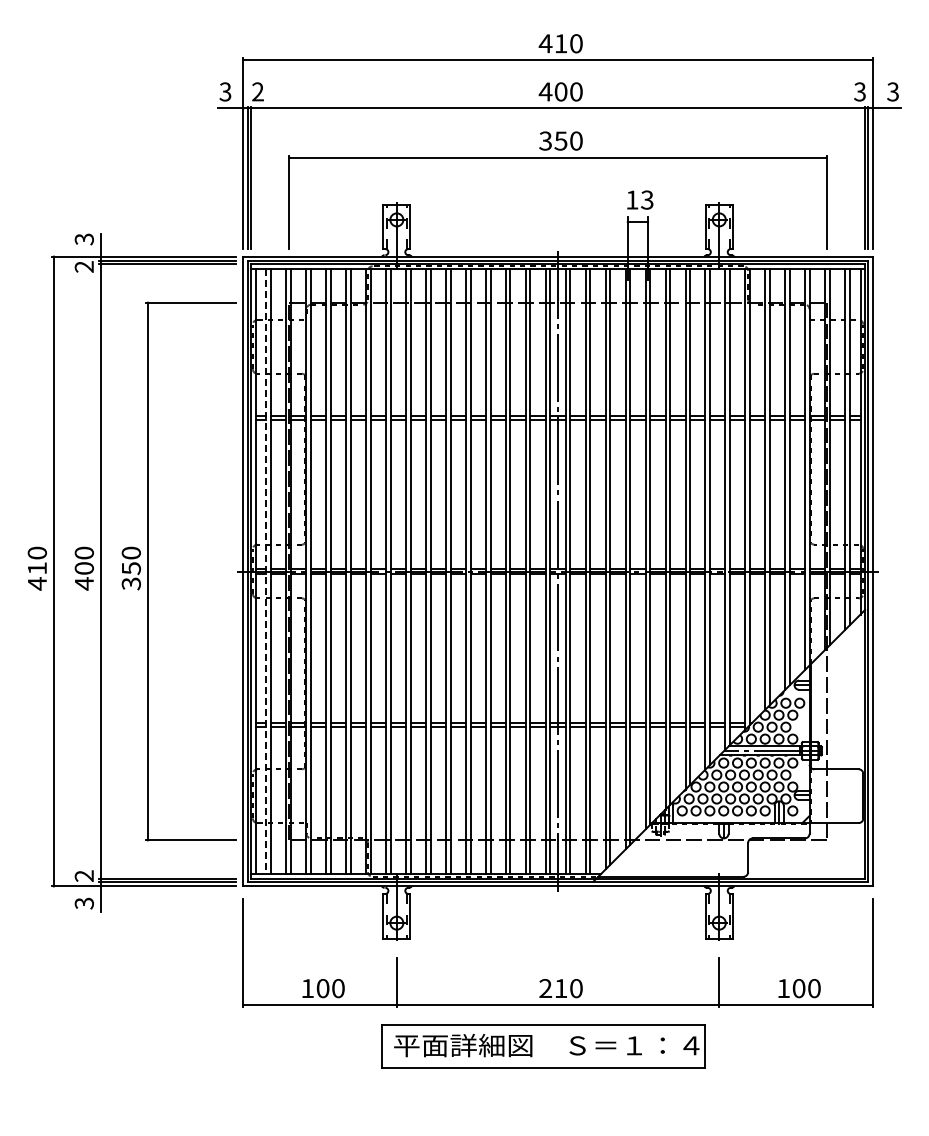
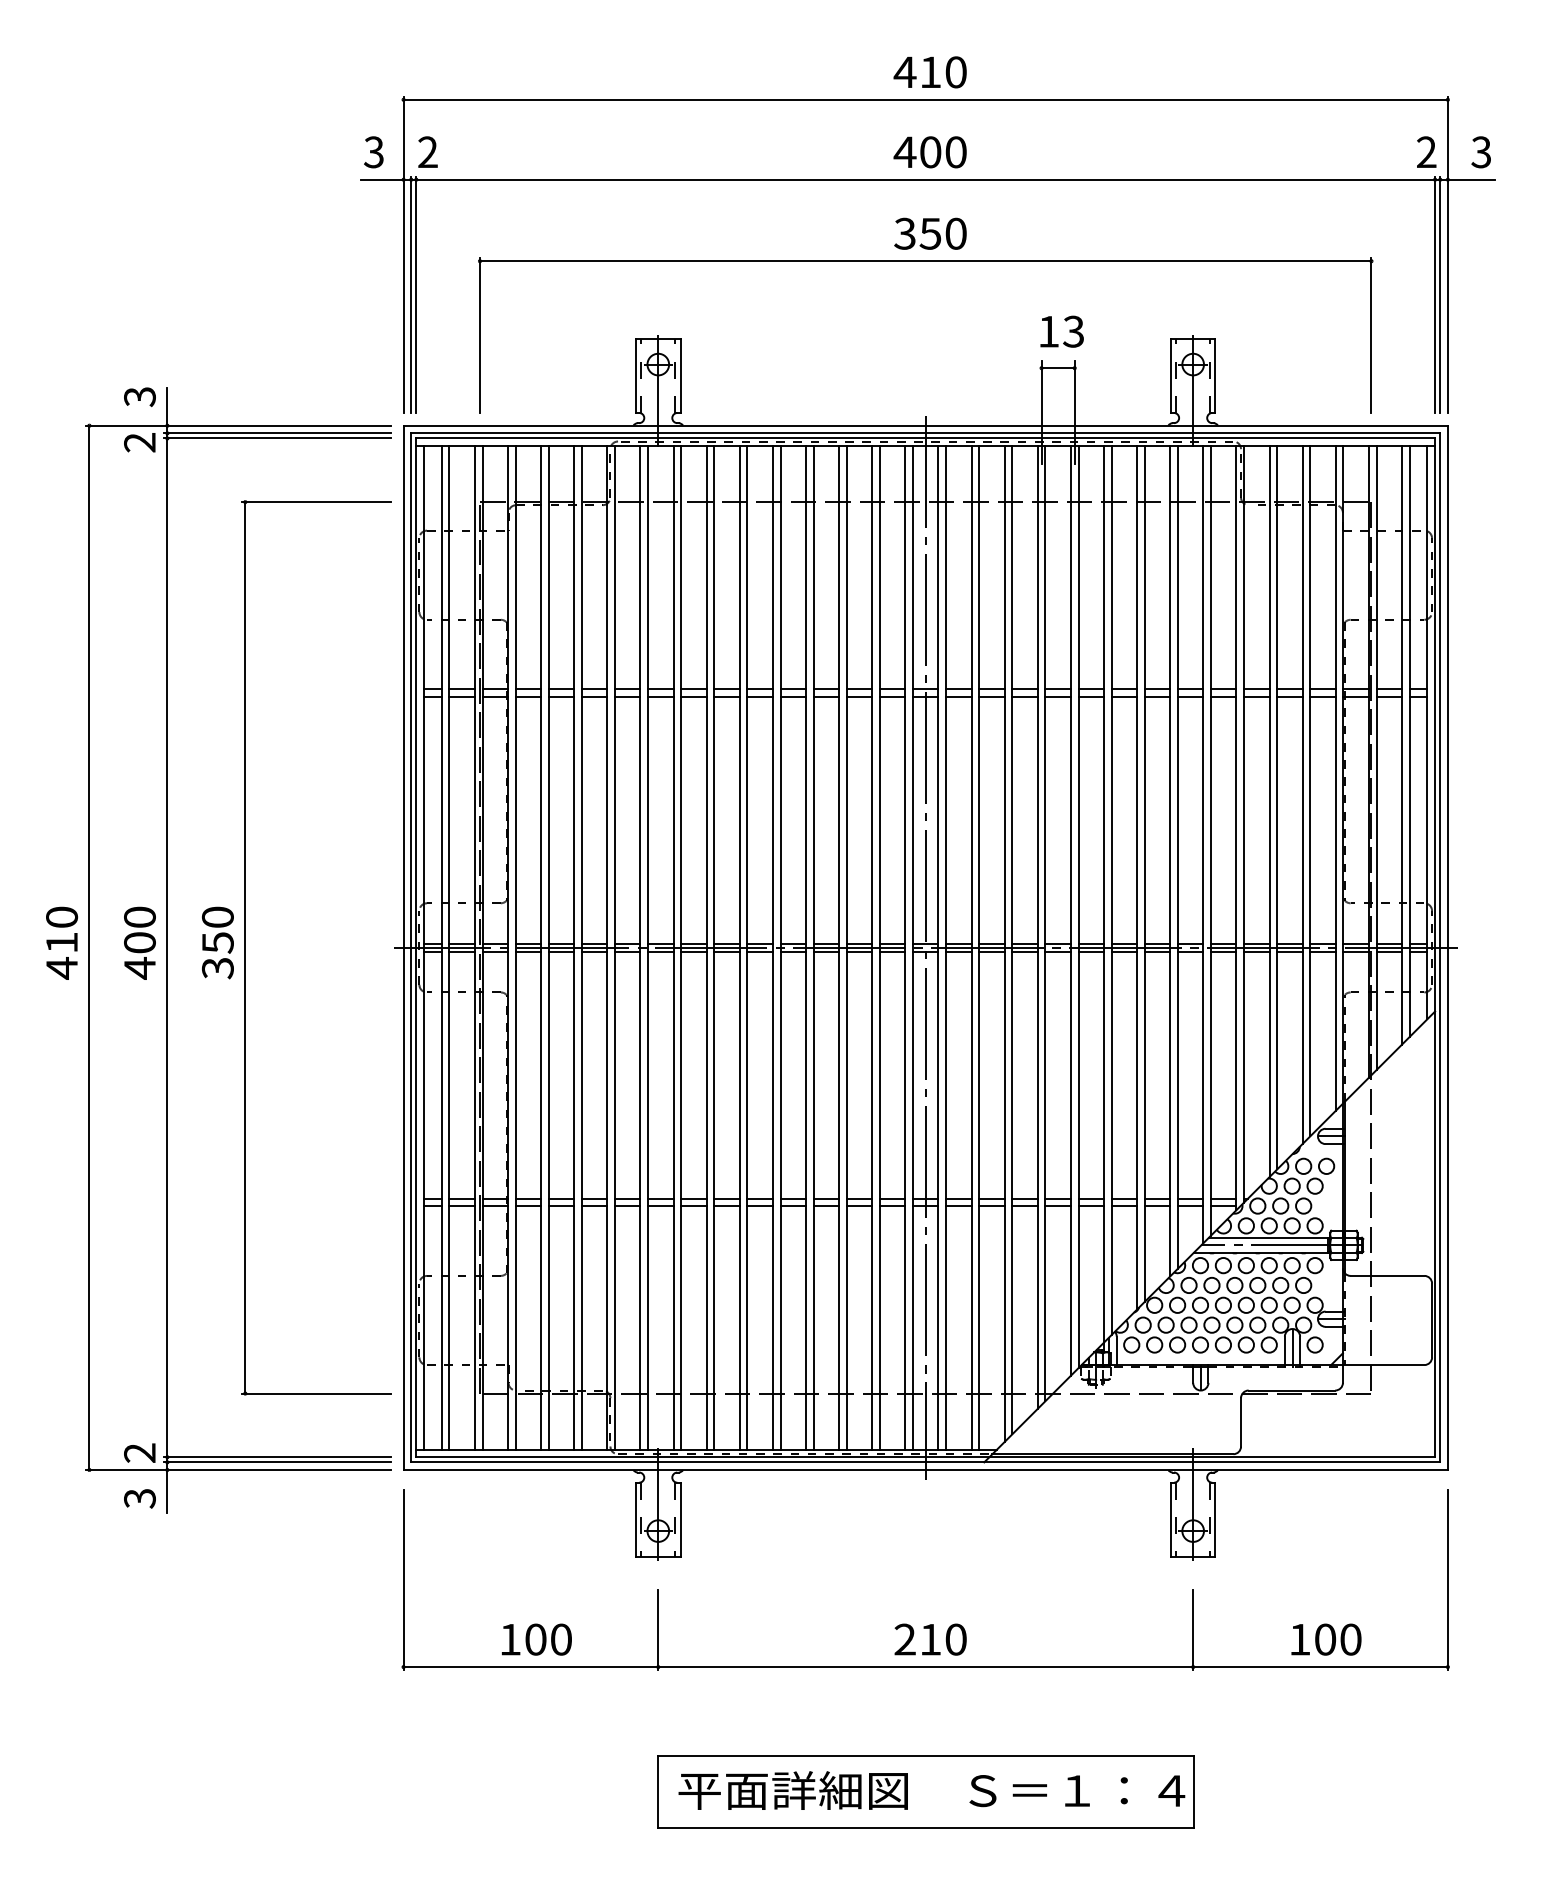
text: (859, 91) -> (1425, 151), 3 -> 2
line: (266, 572) -> (442, 949), dashed -> solid
part: (543, 1046) -> (926, 1792), moved

